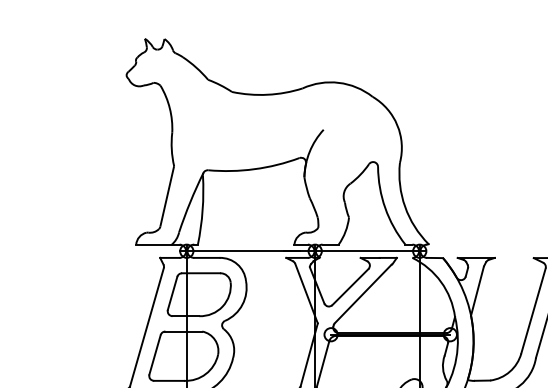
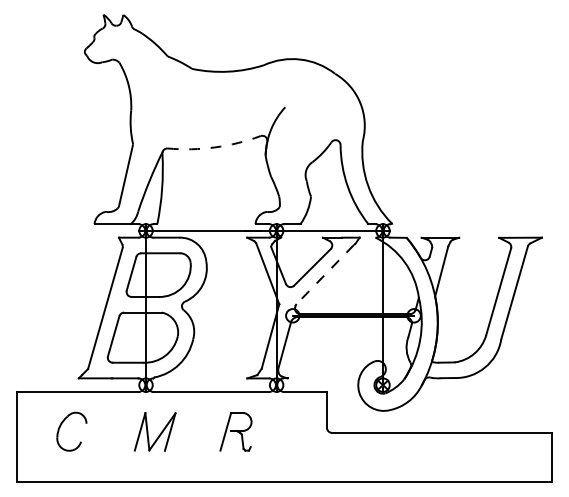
arc: (254, 169) -> (214, 147), solid -> dashed
line: (362, 294) -> (324, 274), solid -> dashed

